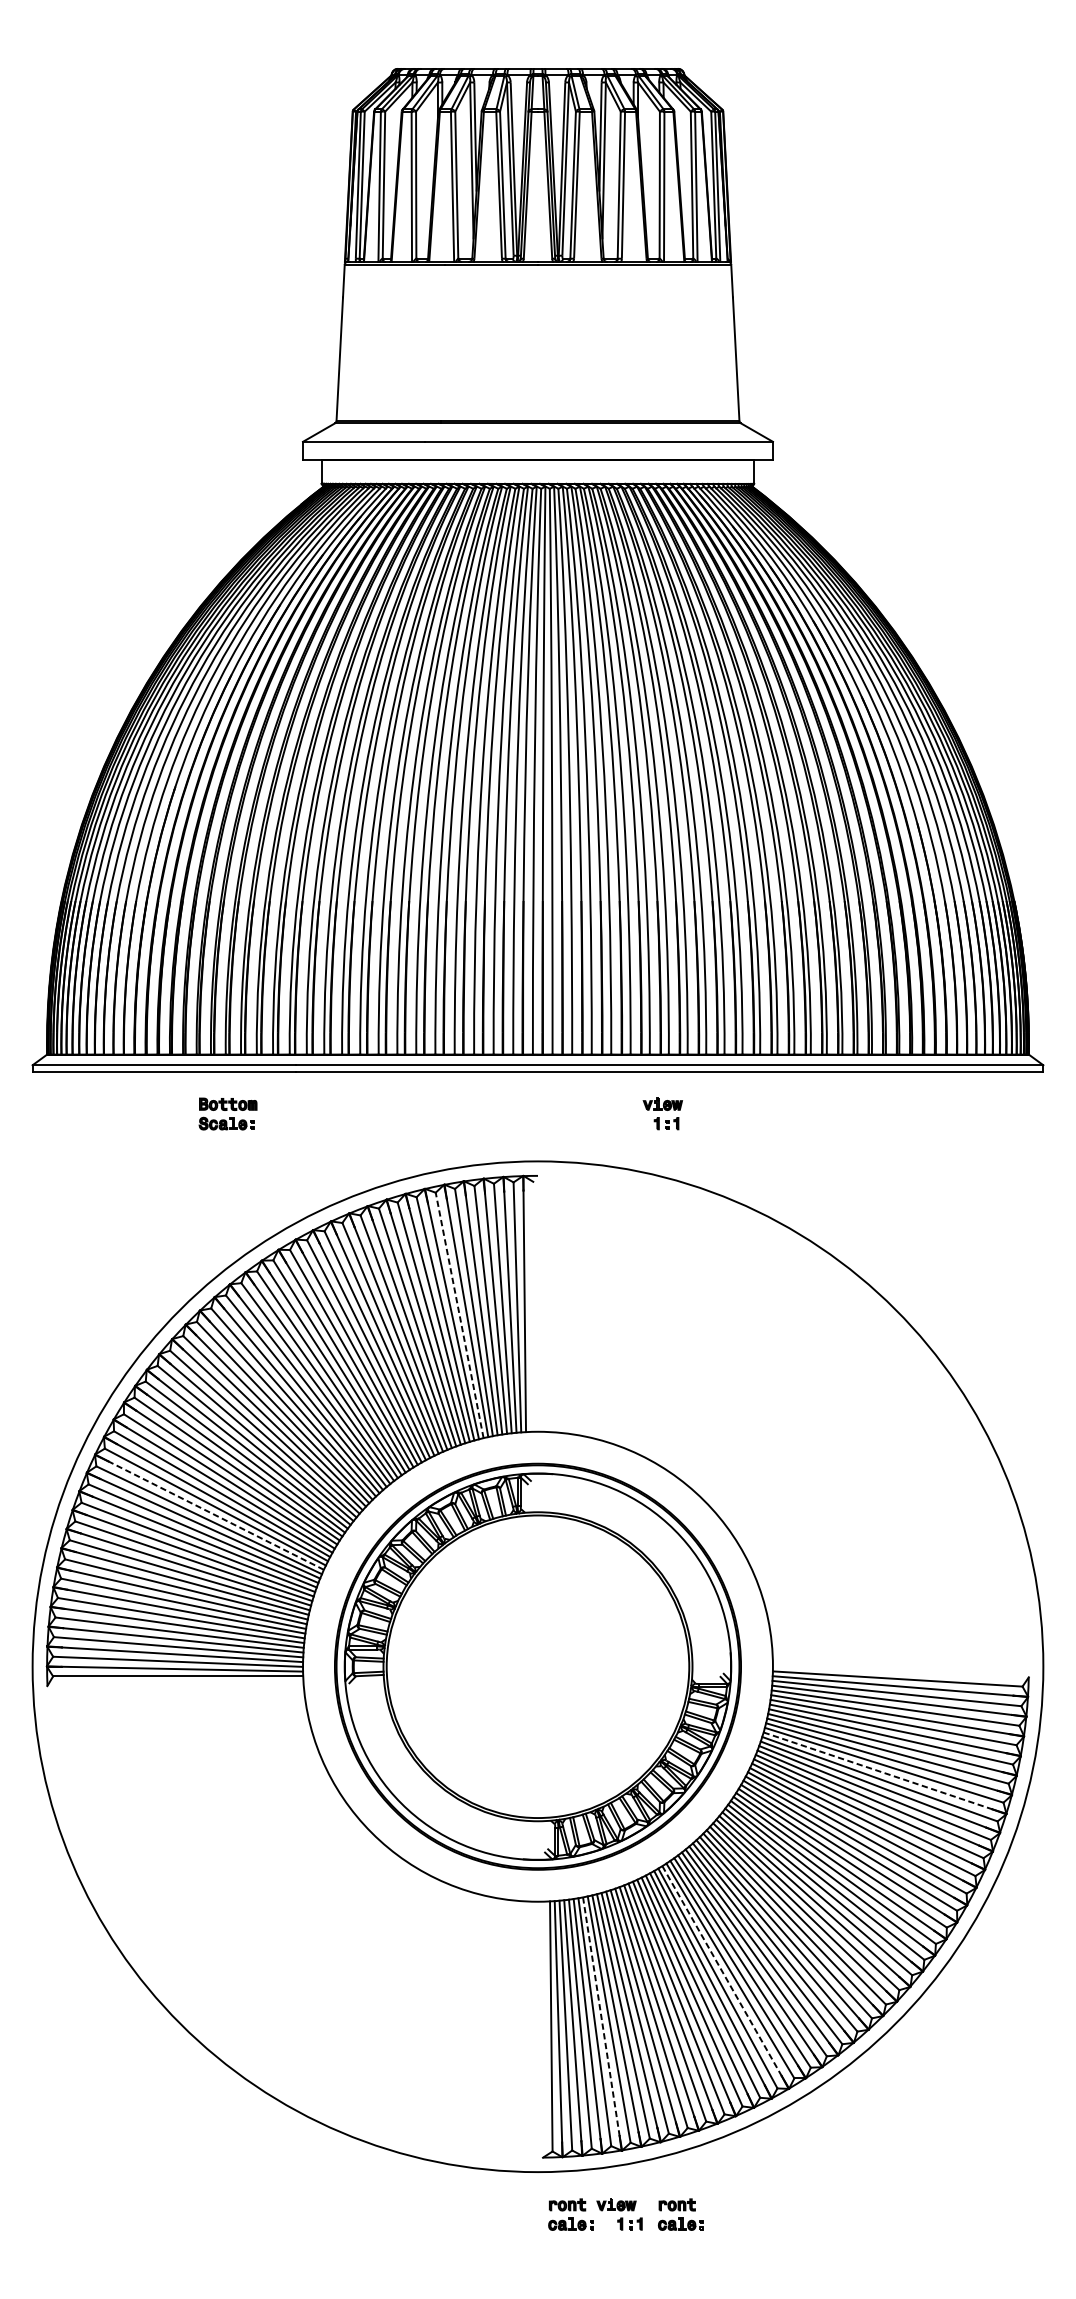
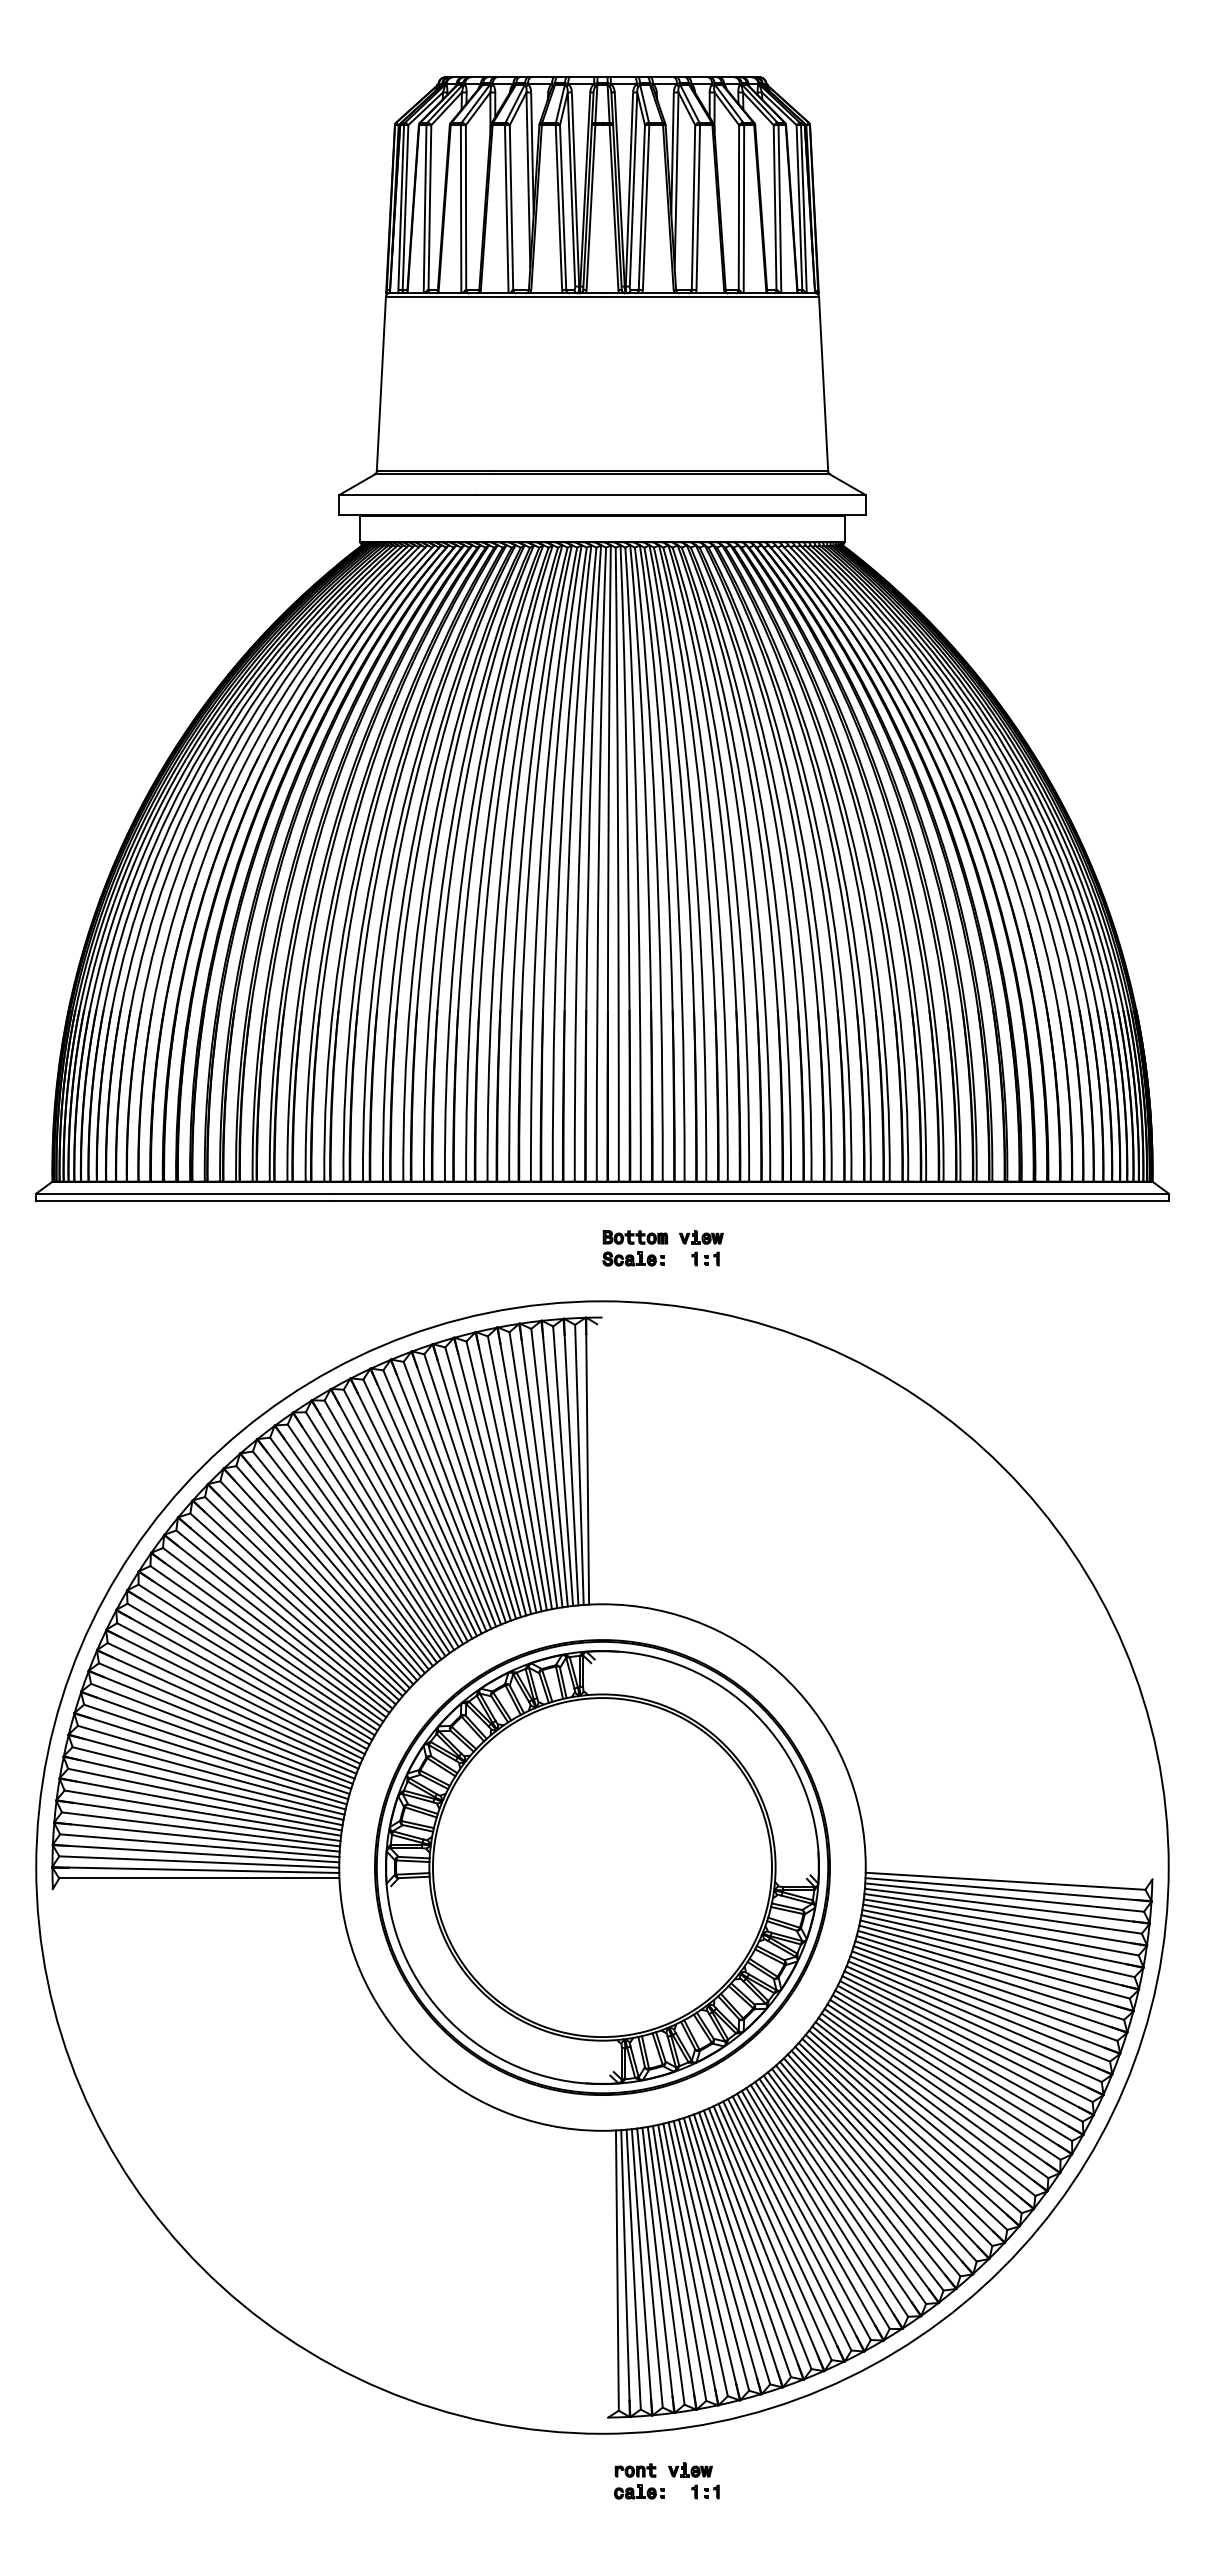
part: (228, 1114) -> (635, 1248), moved
part: (662, 1114) -> (701, 1248), moved
line: (459, 1315) -> (514, 1473), dashed -> solid
line: (215, 1514) -> (241, 1697), dashed -> solid
line: (878, 1771) -> (984, 1984), dashed -> solid
line: (721, 1971) -> (808, 2209), dashed -> solid
line: (601, 2017) -> (673, 2260), dashed -> solid
part: (680, 2214) -> (762, 2481), removed

